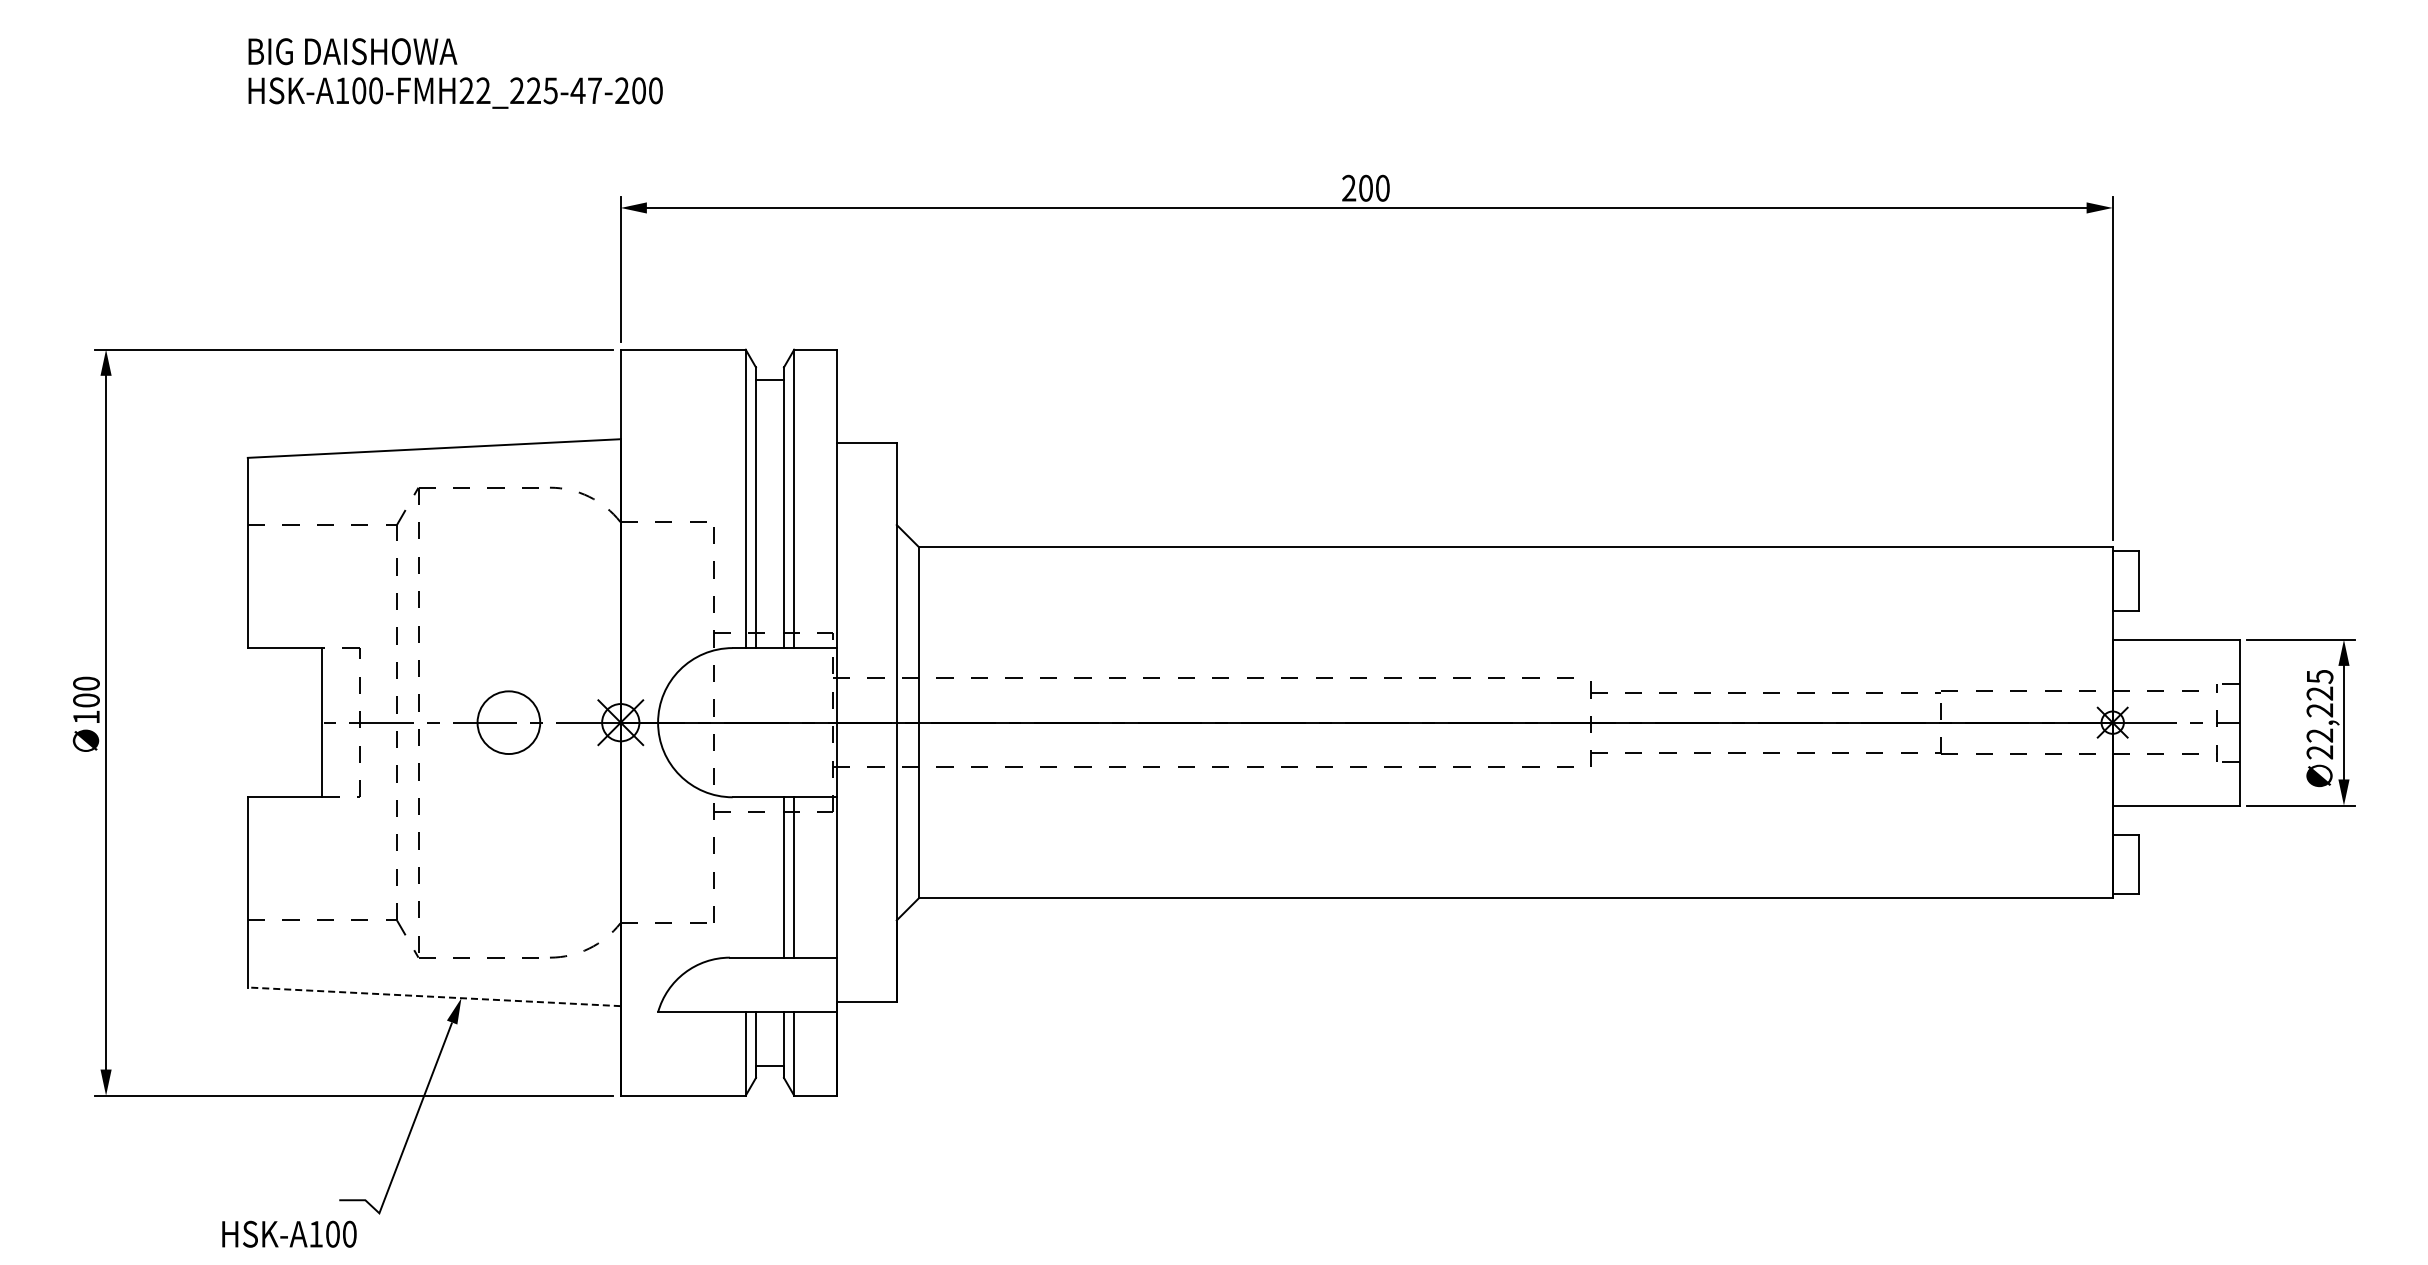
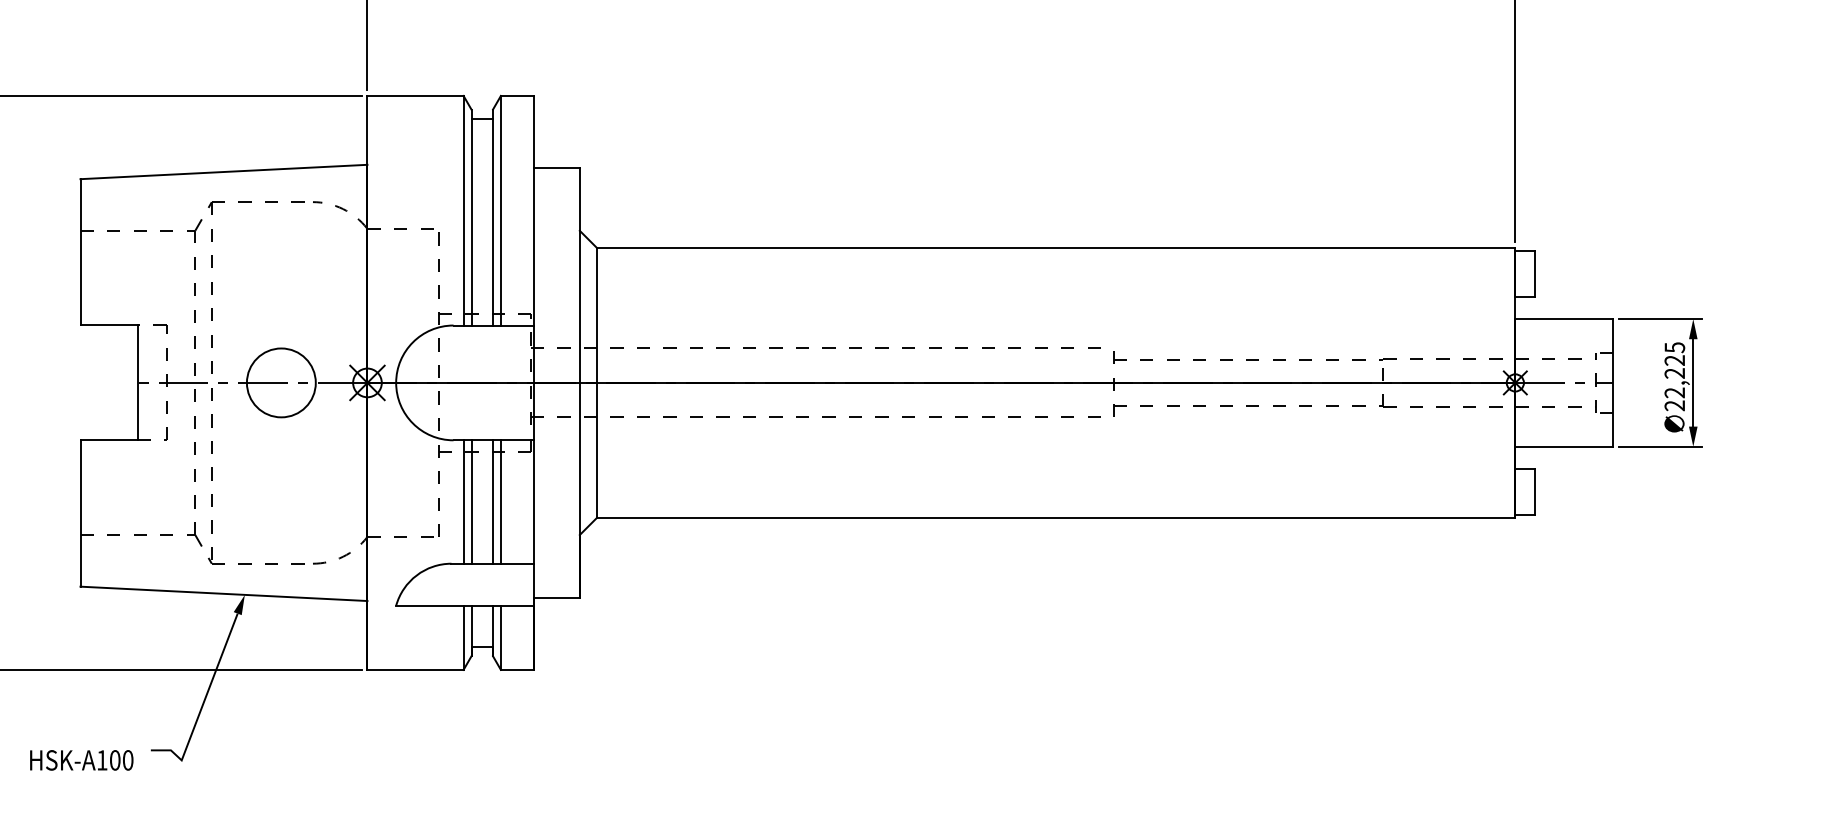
circle: (508, 722) -> (281, 382), size x1.43
line: (745, 877) -> (463, 502), added
line: (756, 877) -> (471, 502), added
line: (434, 996) -> (224, 593), dashed -> solid
text: (289, 1233) -> (81, 759), moved

